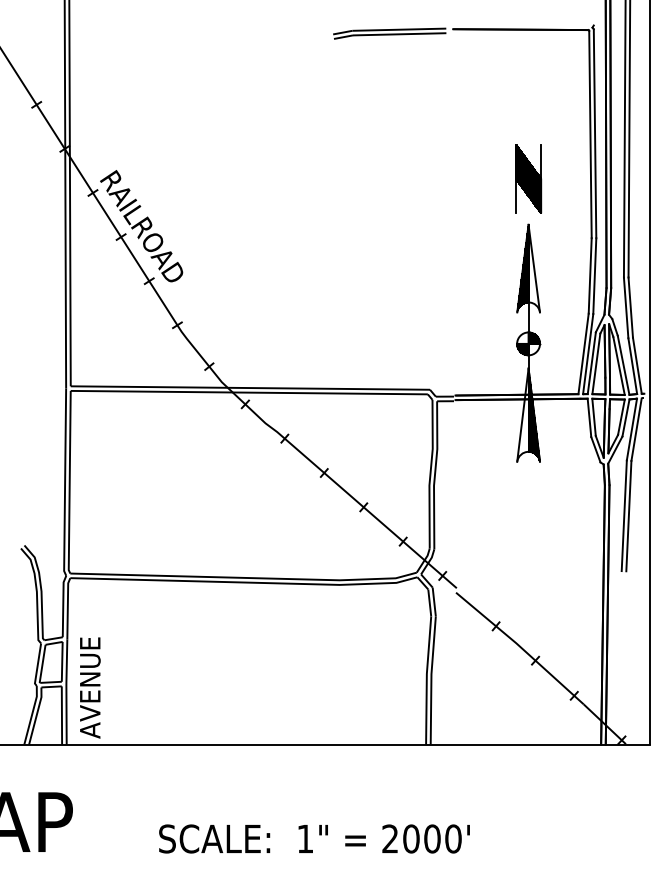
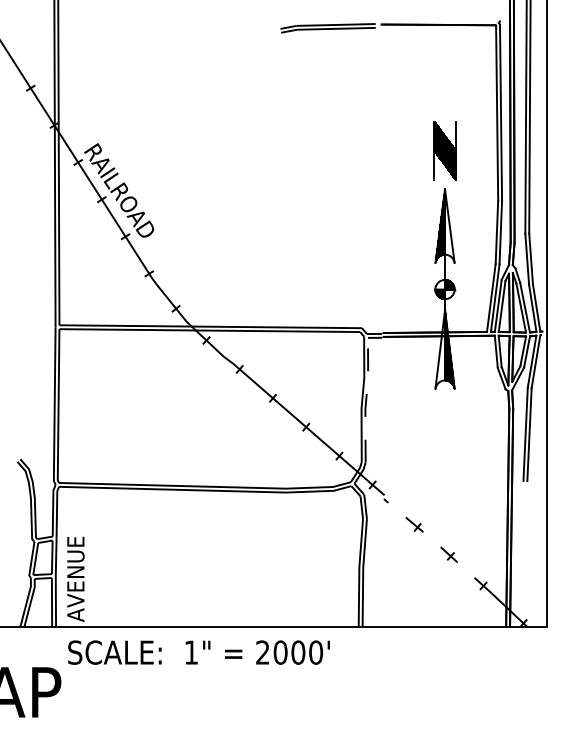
line: (435, 474) -> (366, 399), solid -> dashed
line: (520, 646) -> (438, 544), solid -> dashed
text: (314, 838) -> (199, 652), moved

